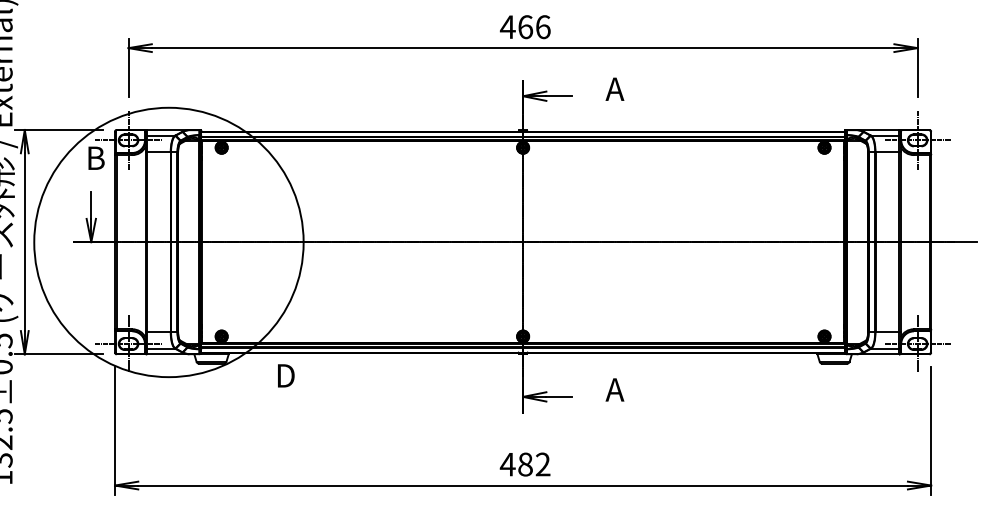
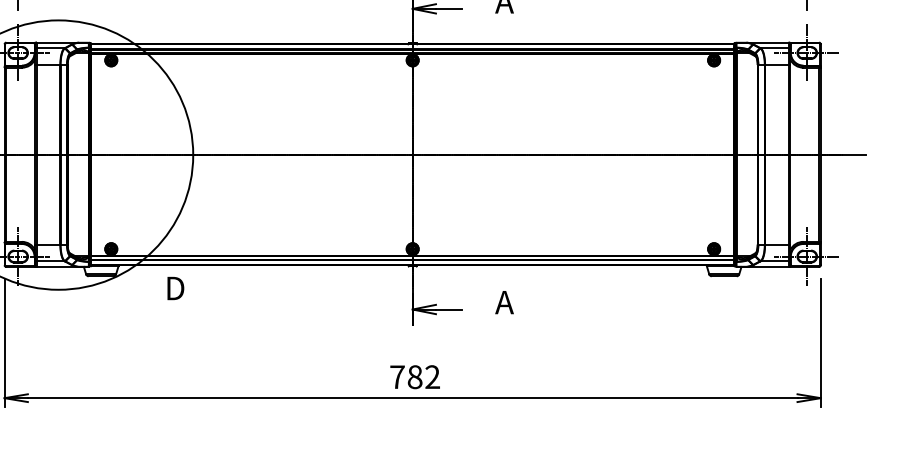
text: (507, 464) -> (397, 377), 482 -> 782

